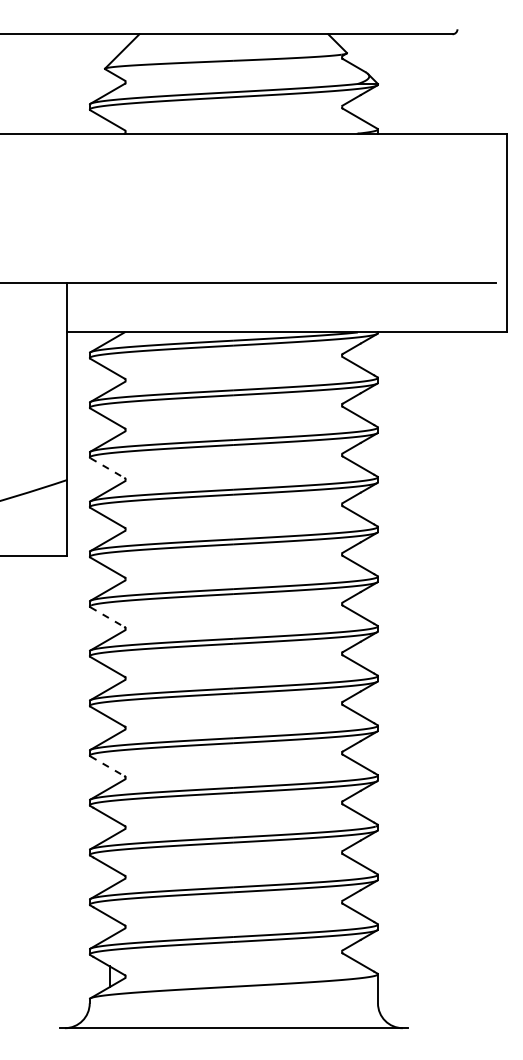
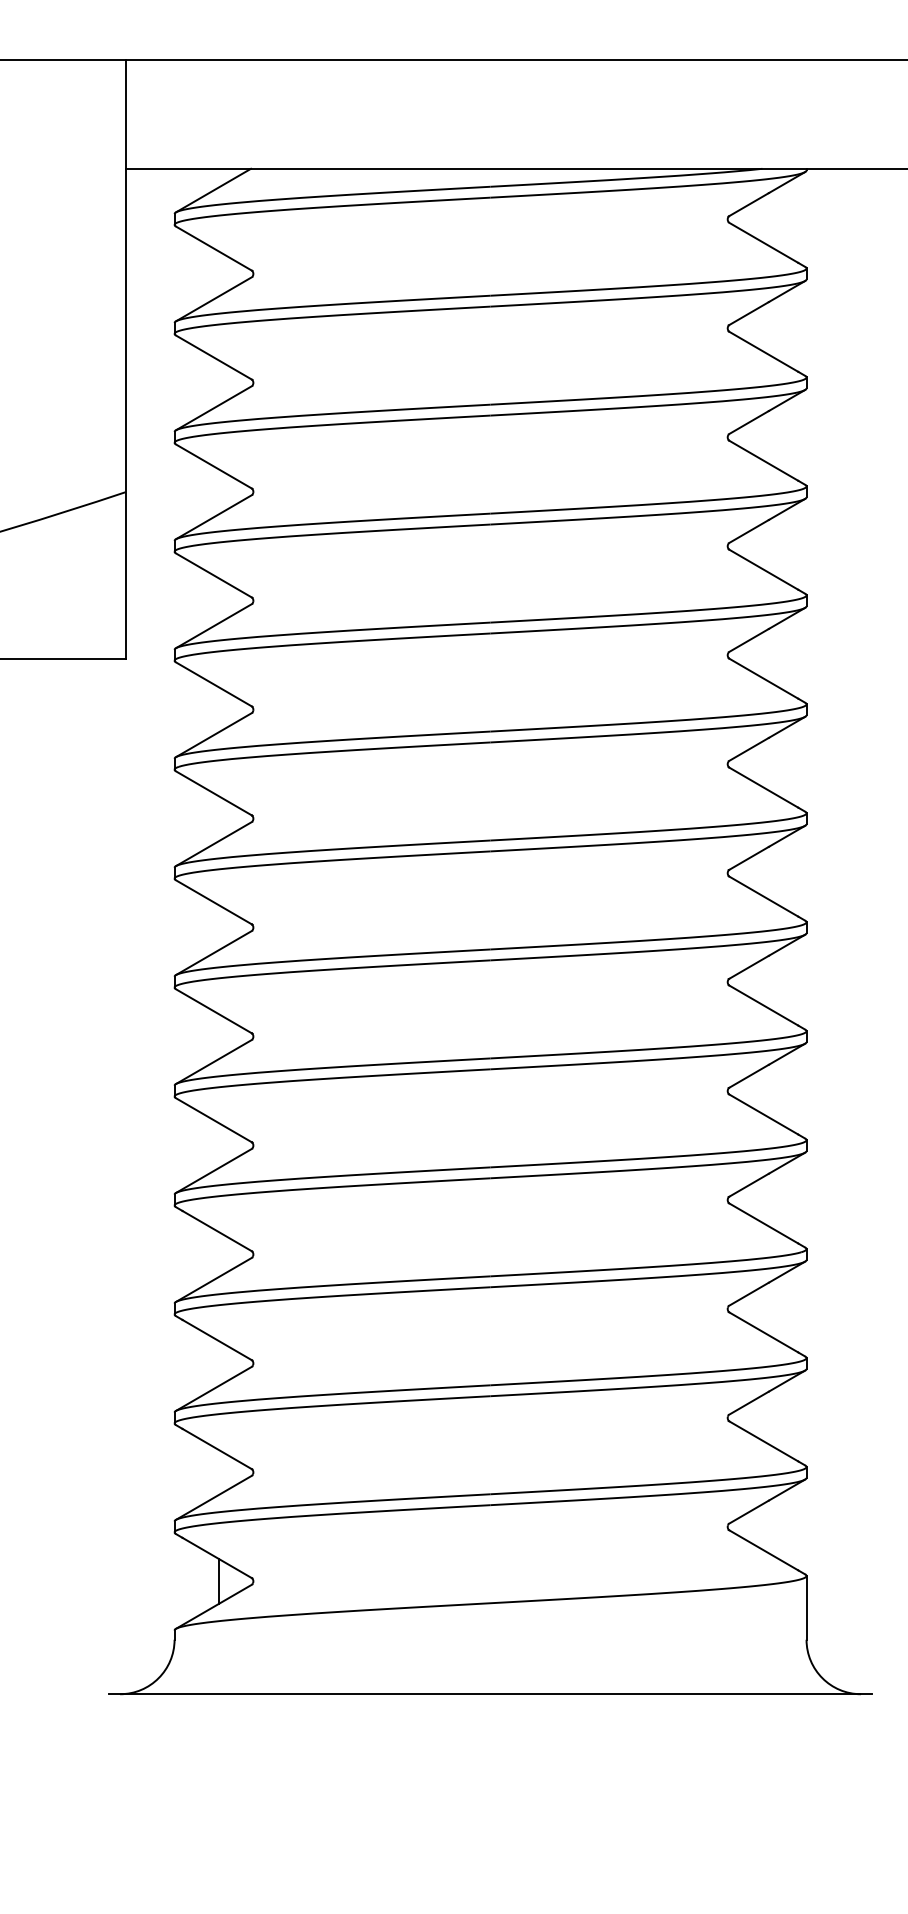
line: (108, 468) -> (215, 467), dashed -> solid
line: (108, 617) -> (215, 793), dashed -> solid
line: (108, 766) -> (215, 1120), dashed -> solid

